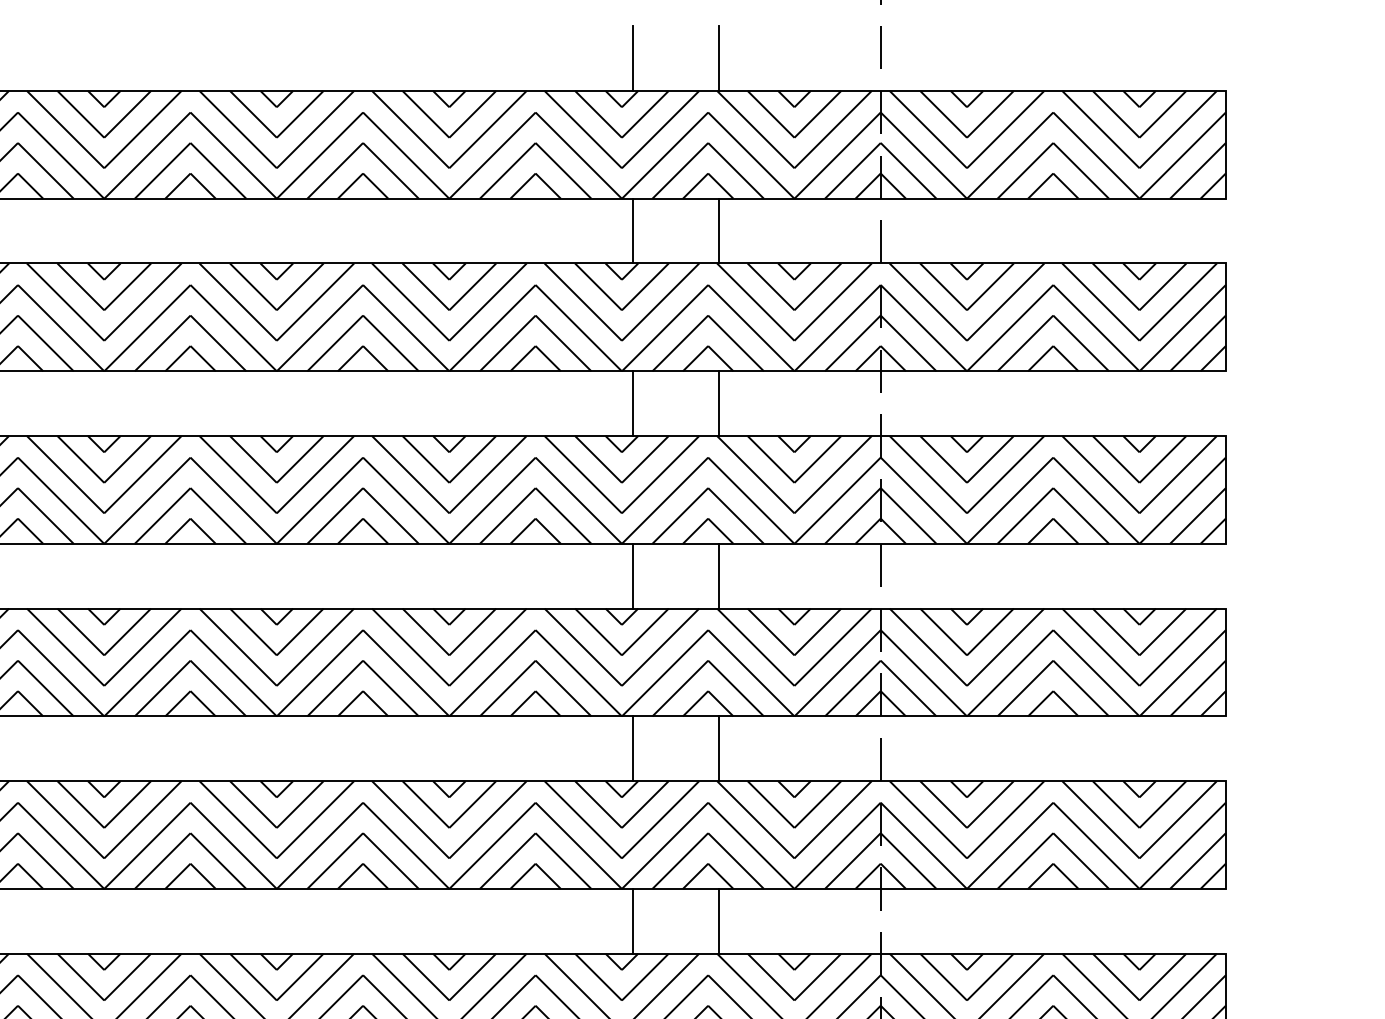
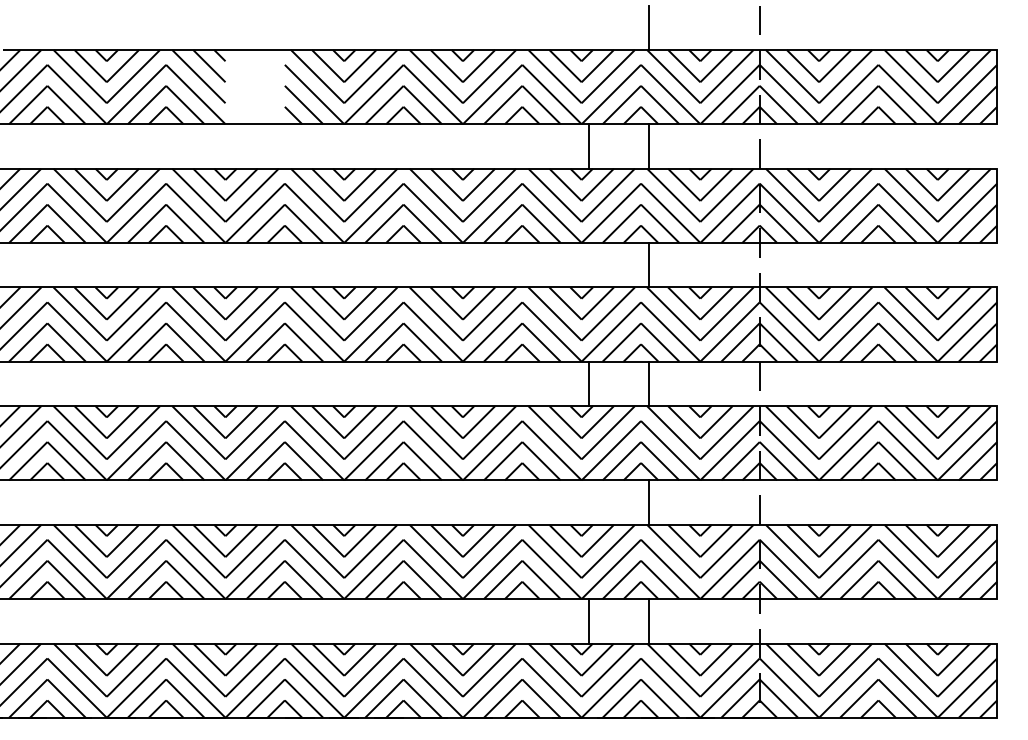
line: (633, 58) -> (589, 27), removed
hatch: (146, 145) -> (254, 87), removed
line: (633, 402) -> (589, 264), removed
line: (633, 748) -> (589, 502), removed

